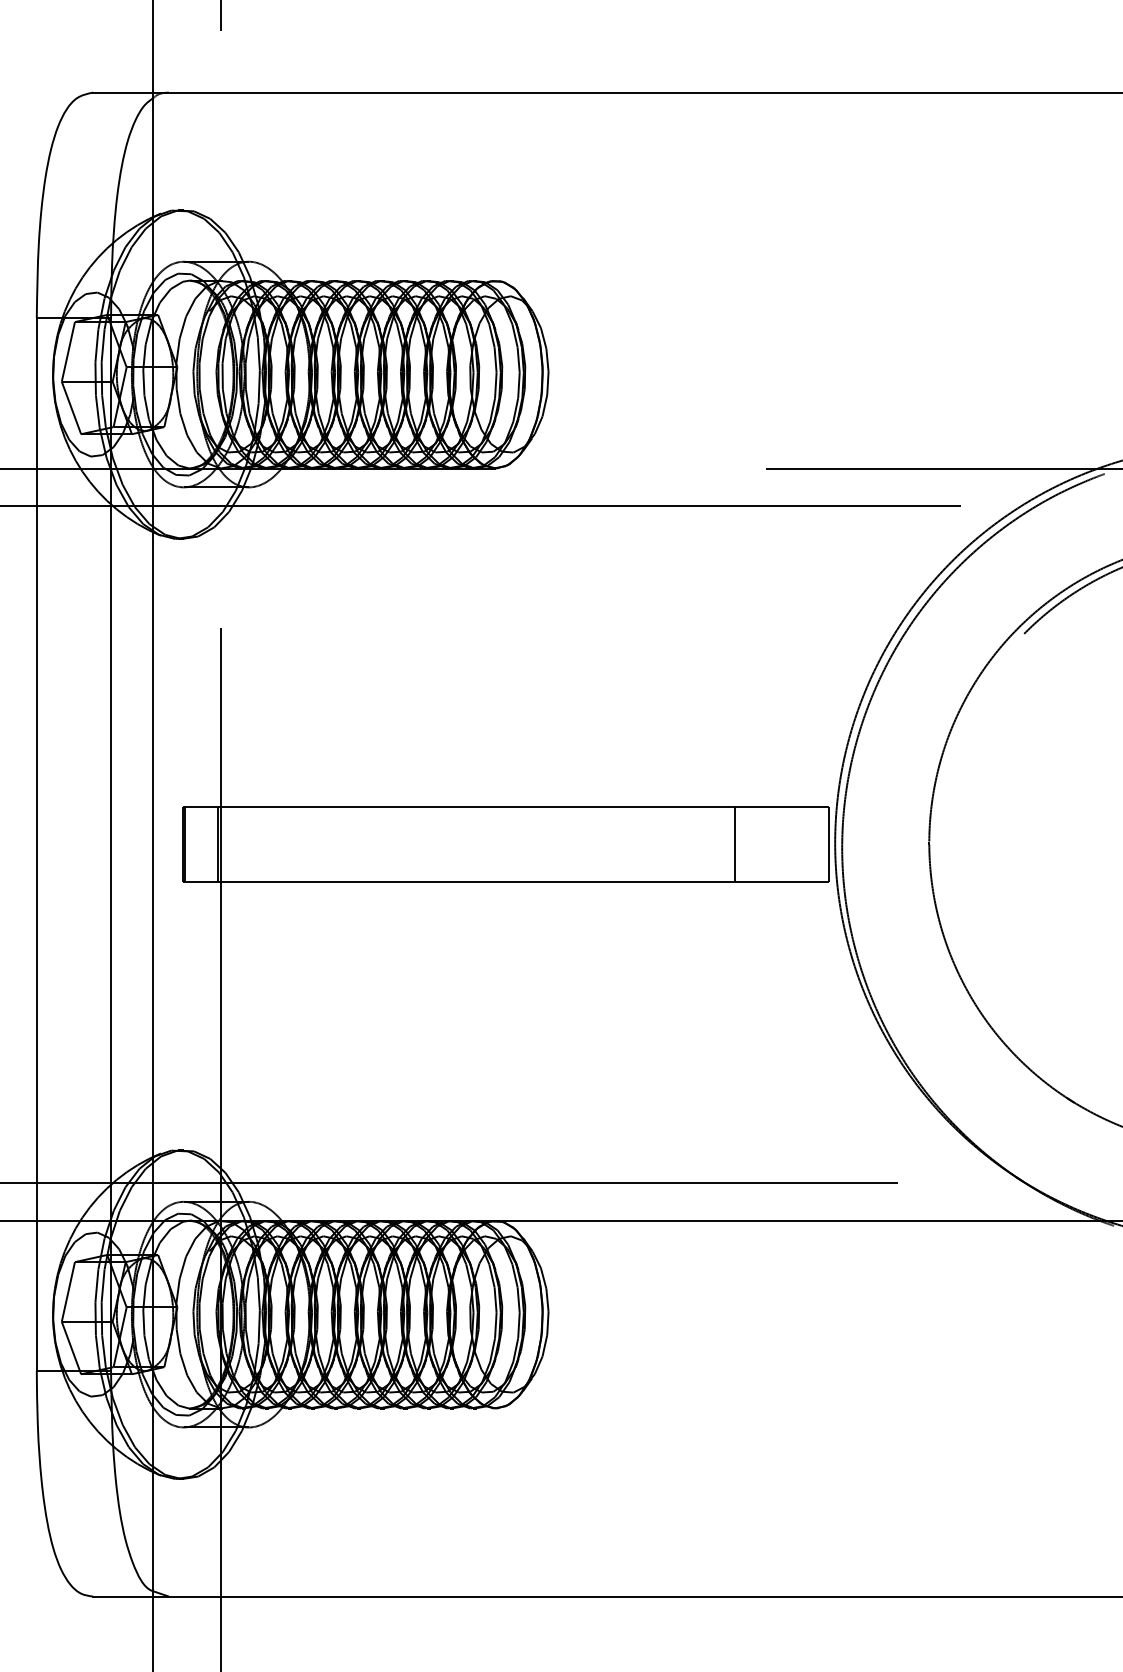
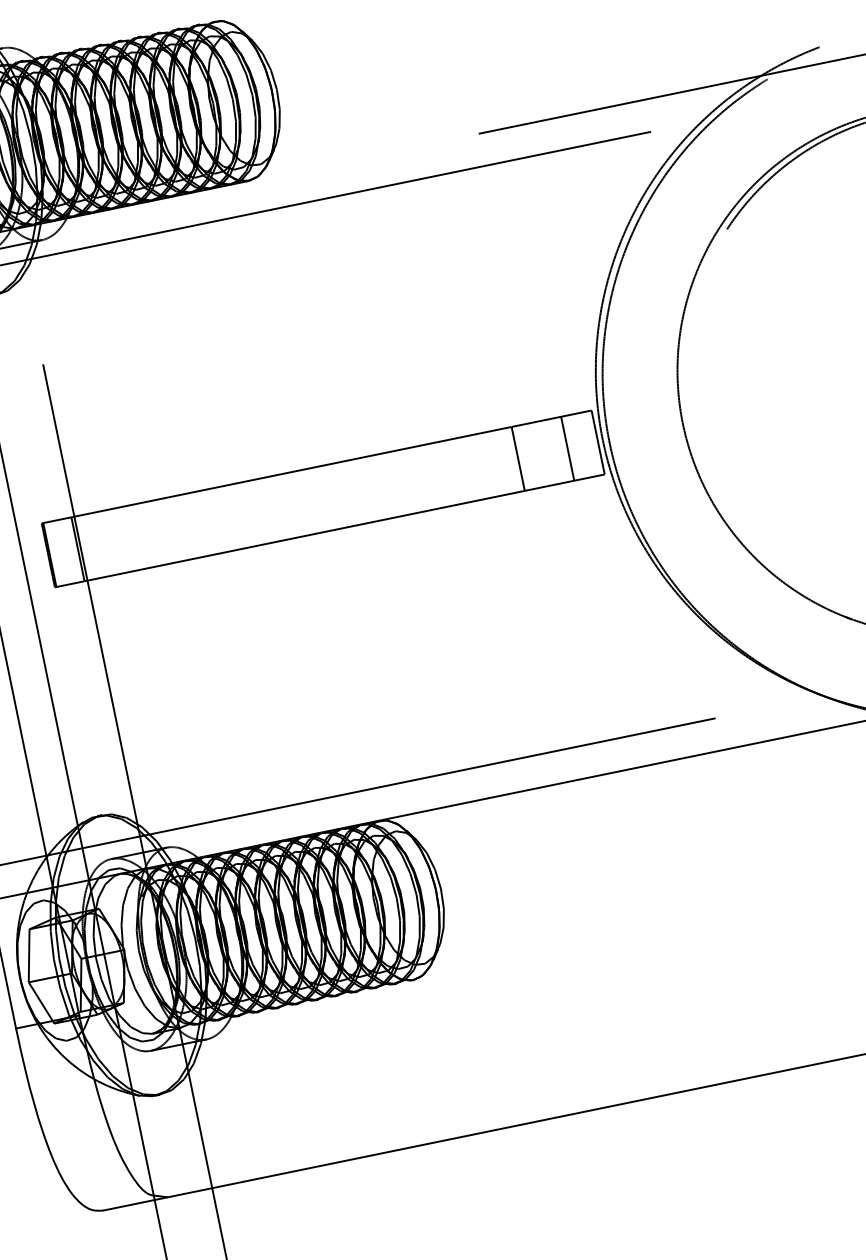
line: (793, 844) -> (567, 448), added

